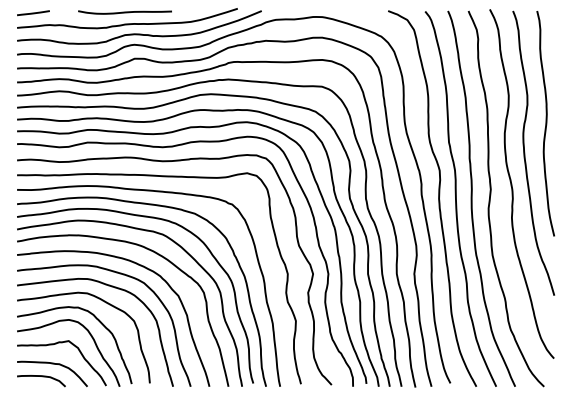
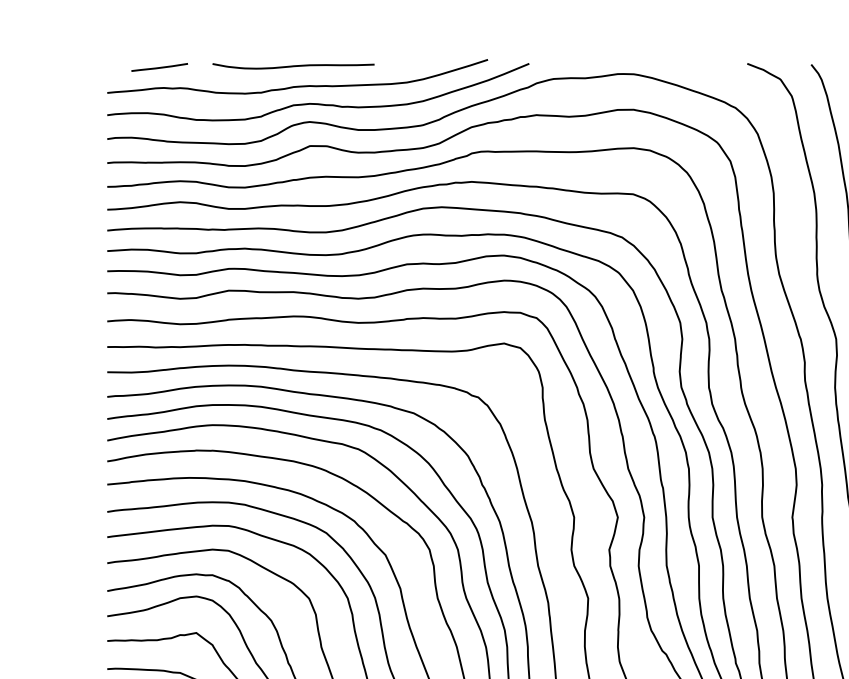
line: (33, 13) -> (159, 68), moved

